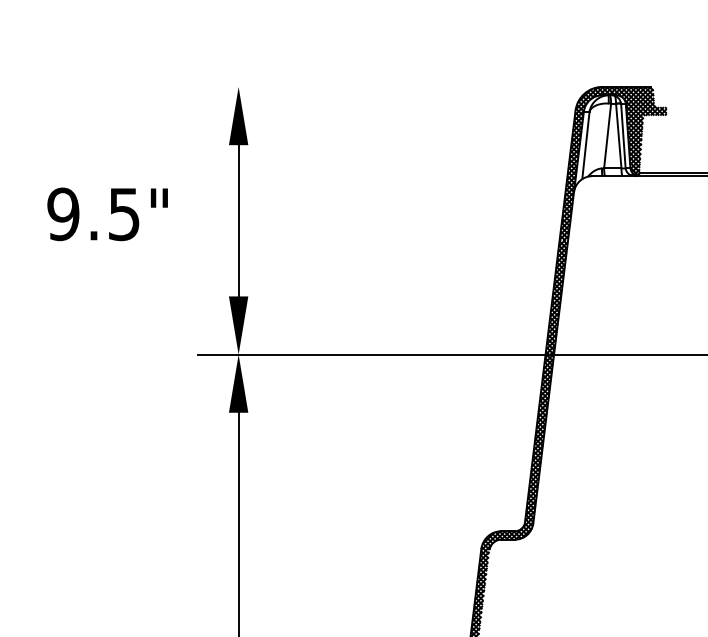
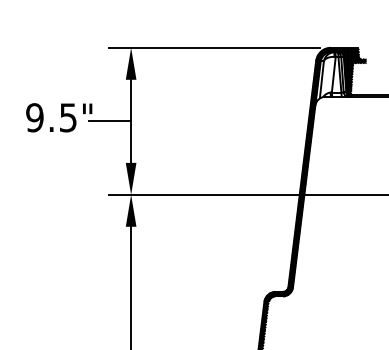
line: (388, 86) -> (213, 47), added
line: (201, 221) -> (110, 121), added

